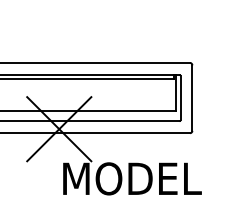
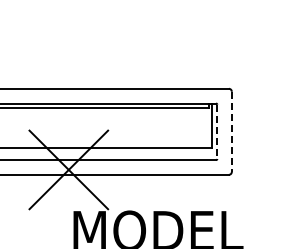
line: (180, 98) -> (217, 132), solid -> dashed
line: (192, 98) -> (231, 132), solid -> dashed

